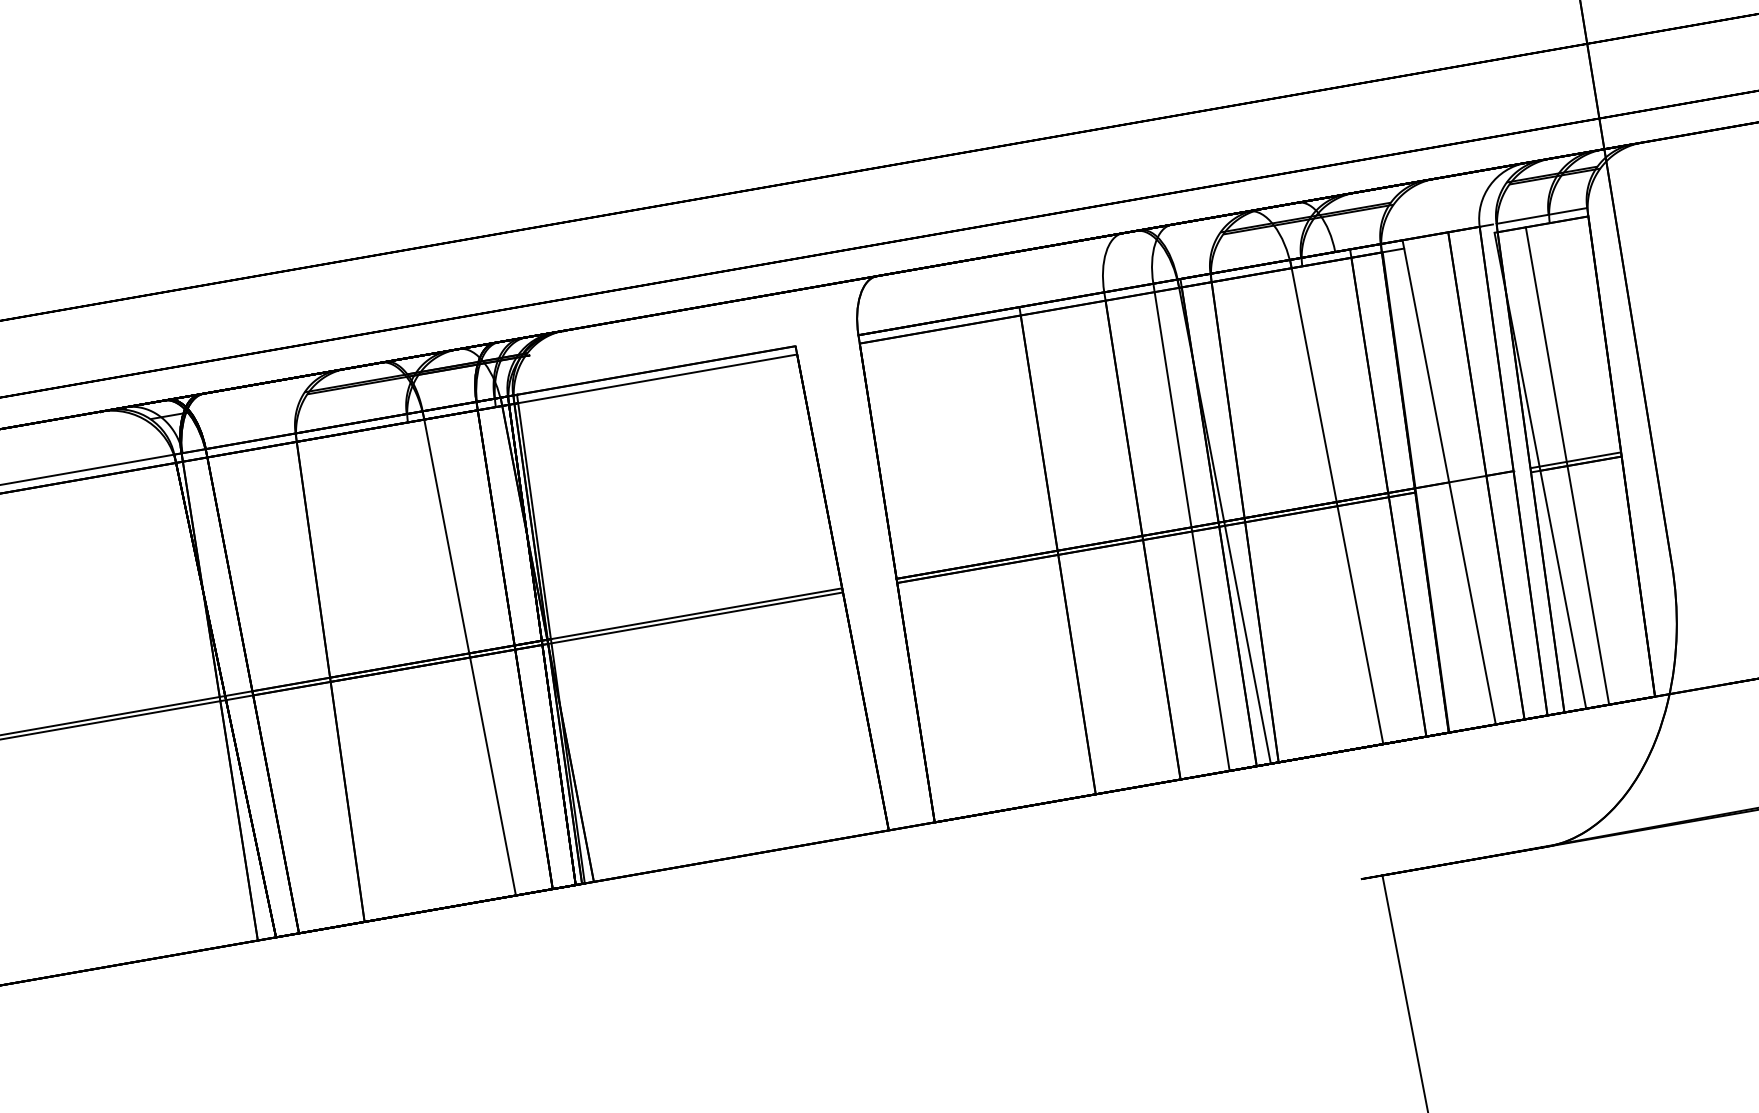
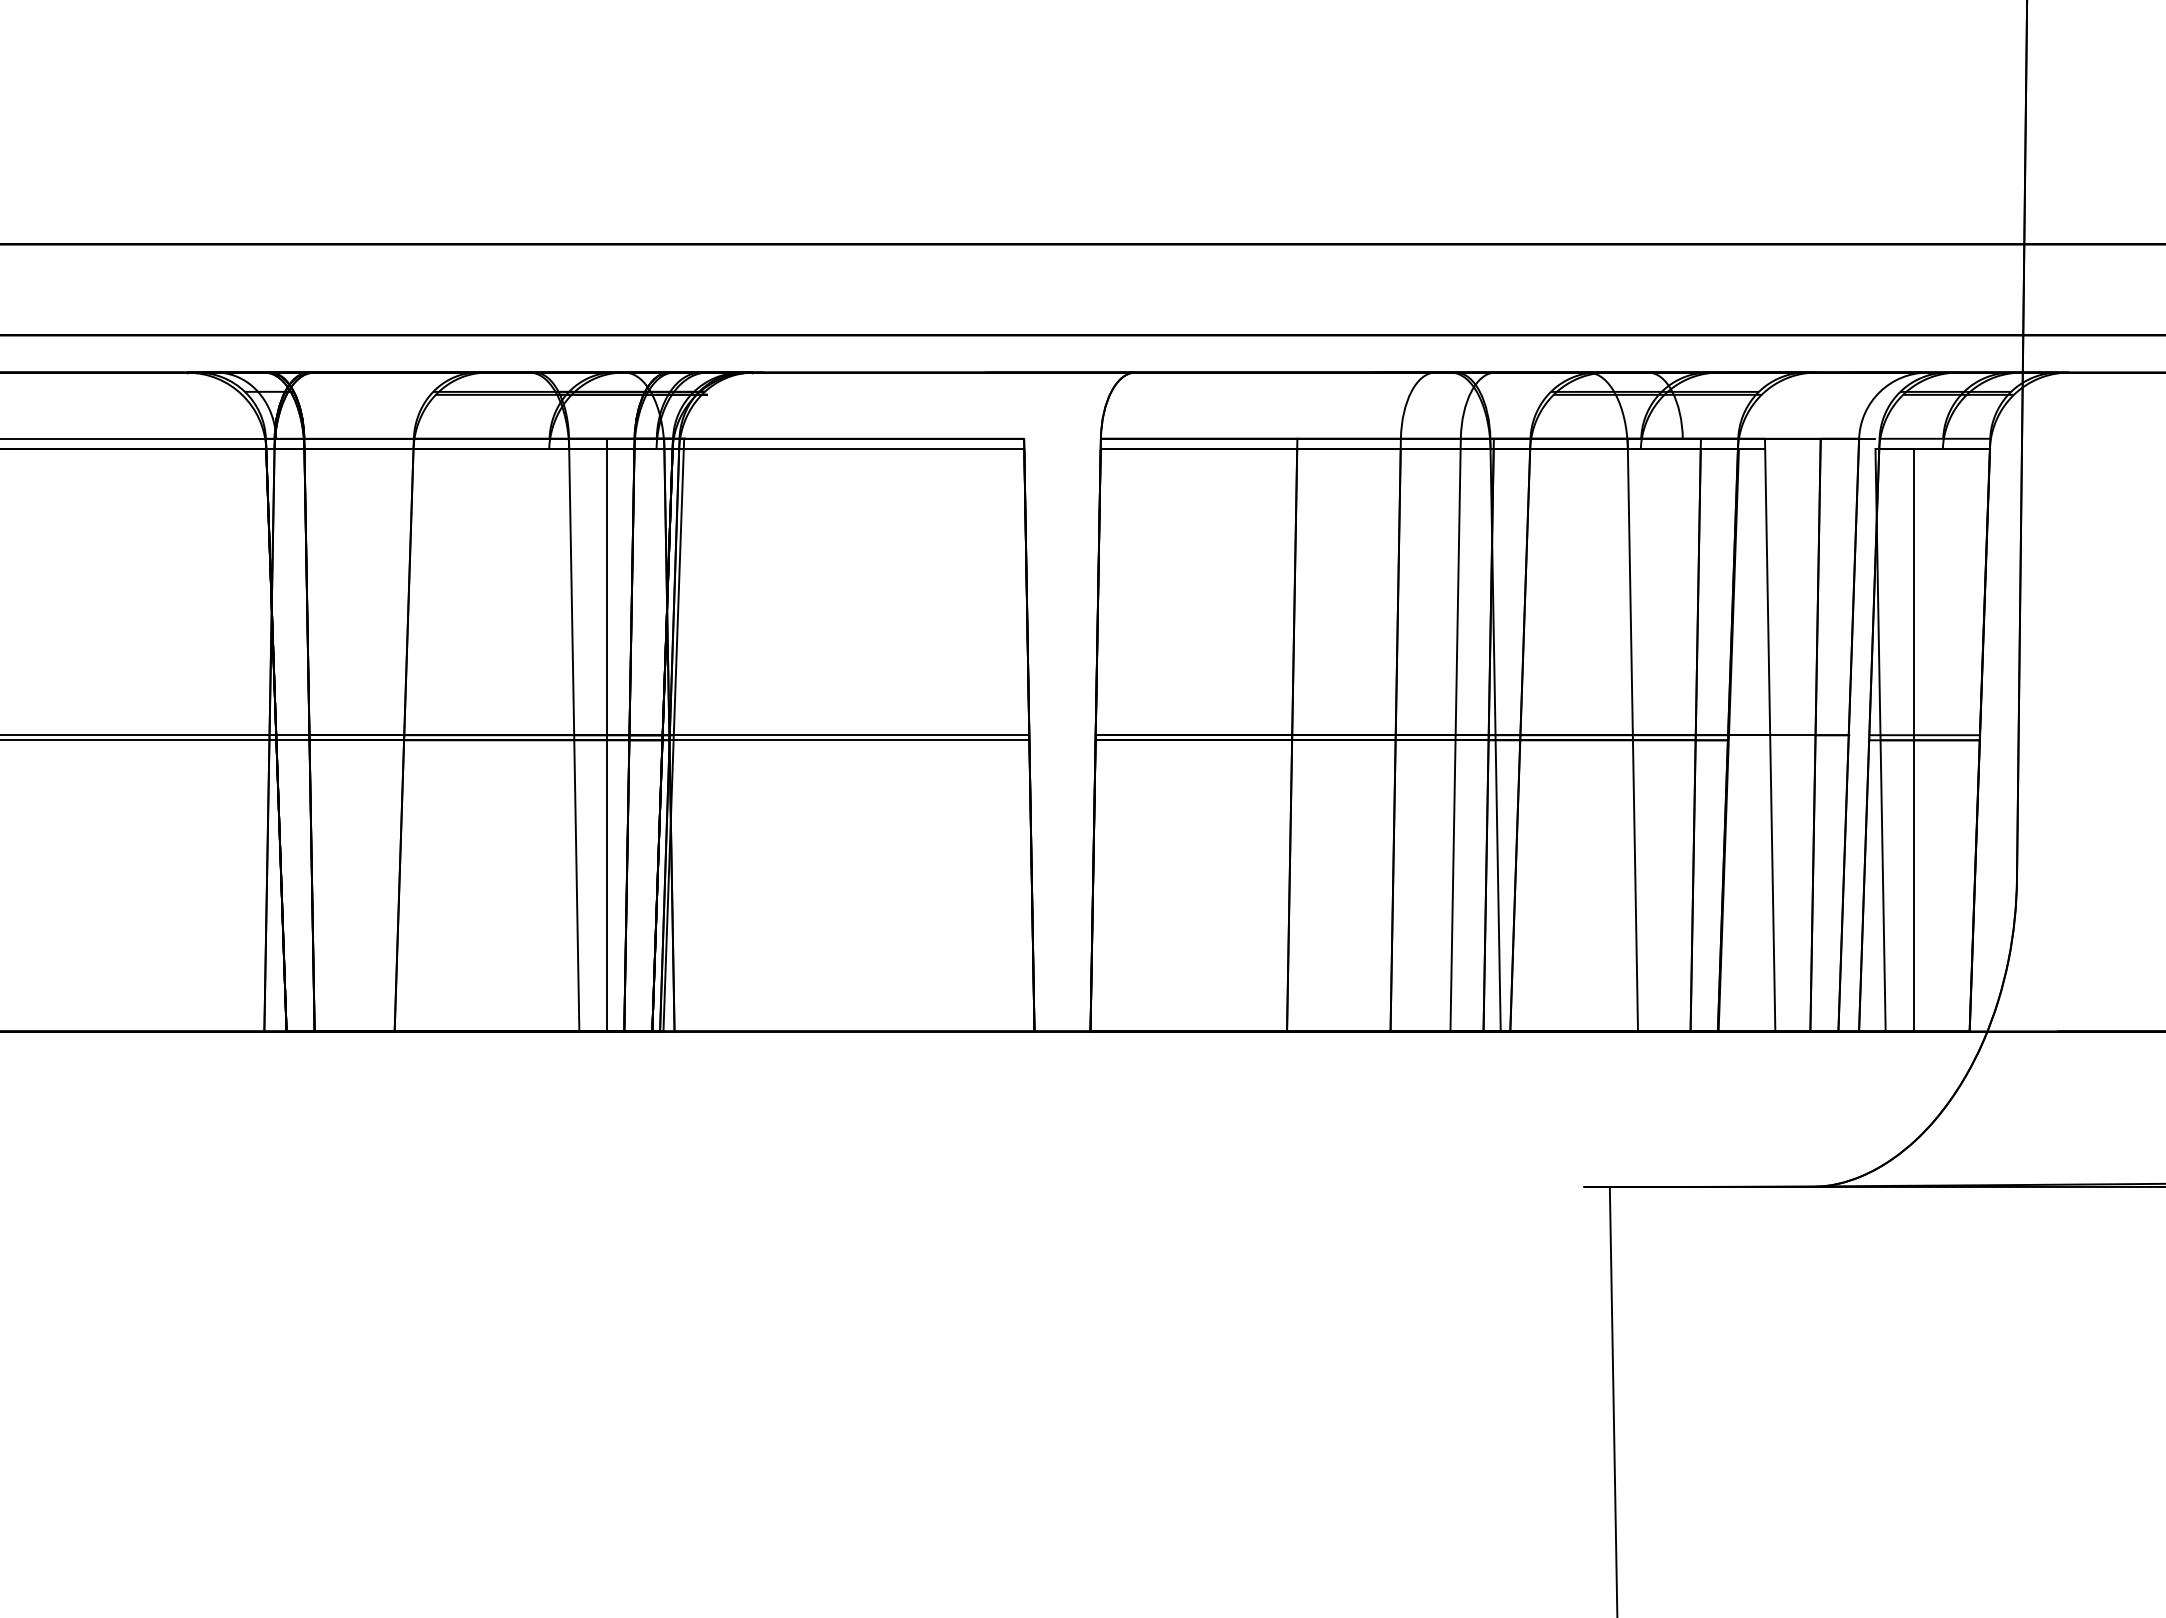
line: (496, 648) -> (607, 734), added

